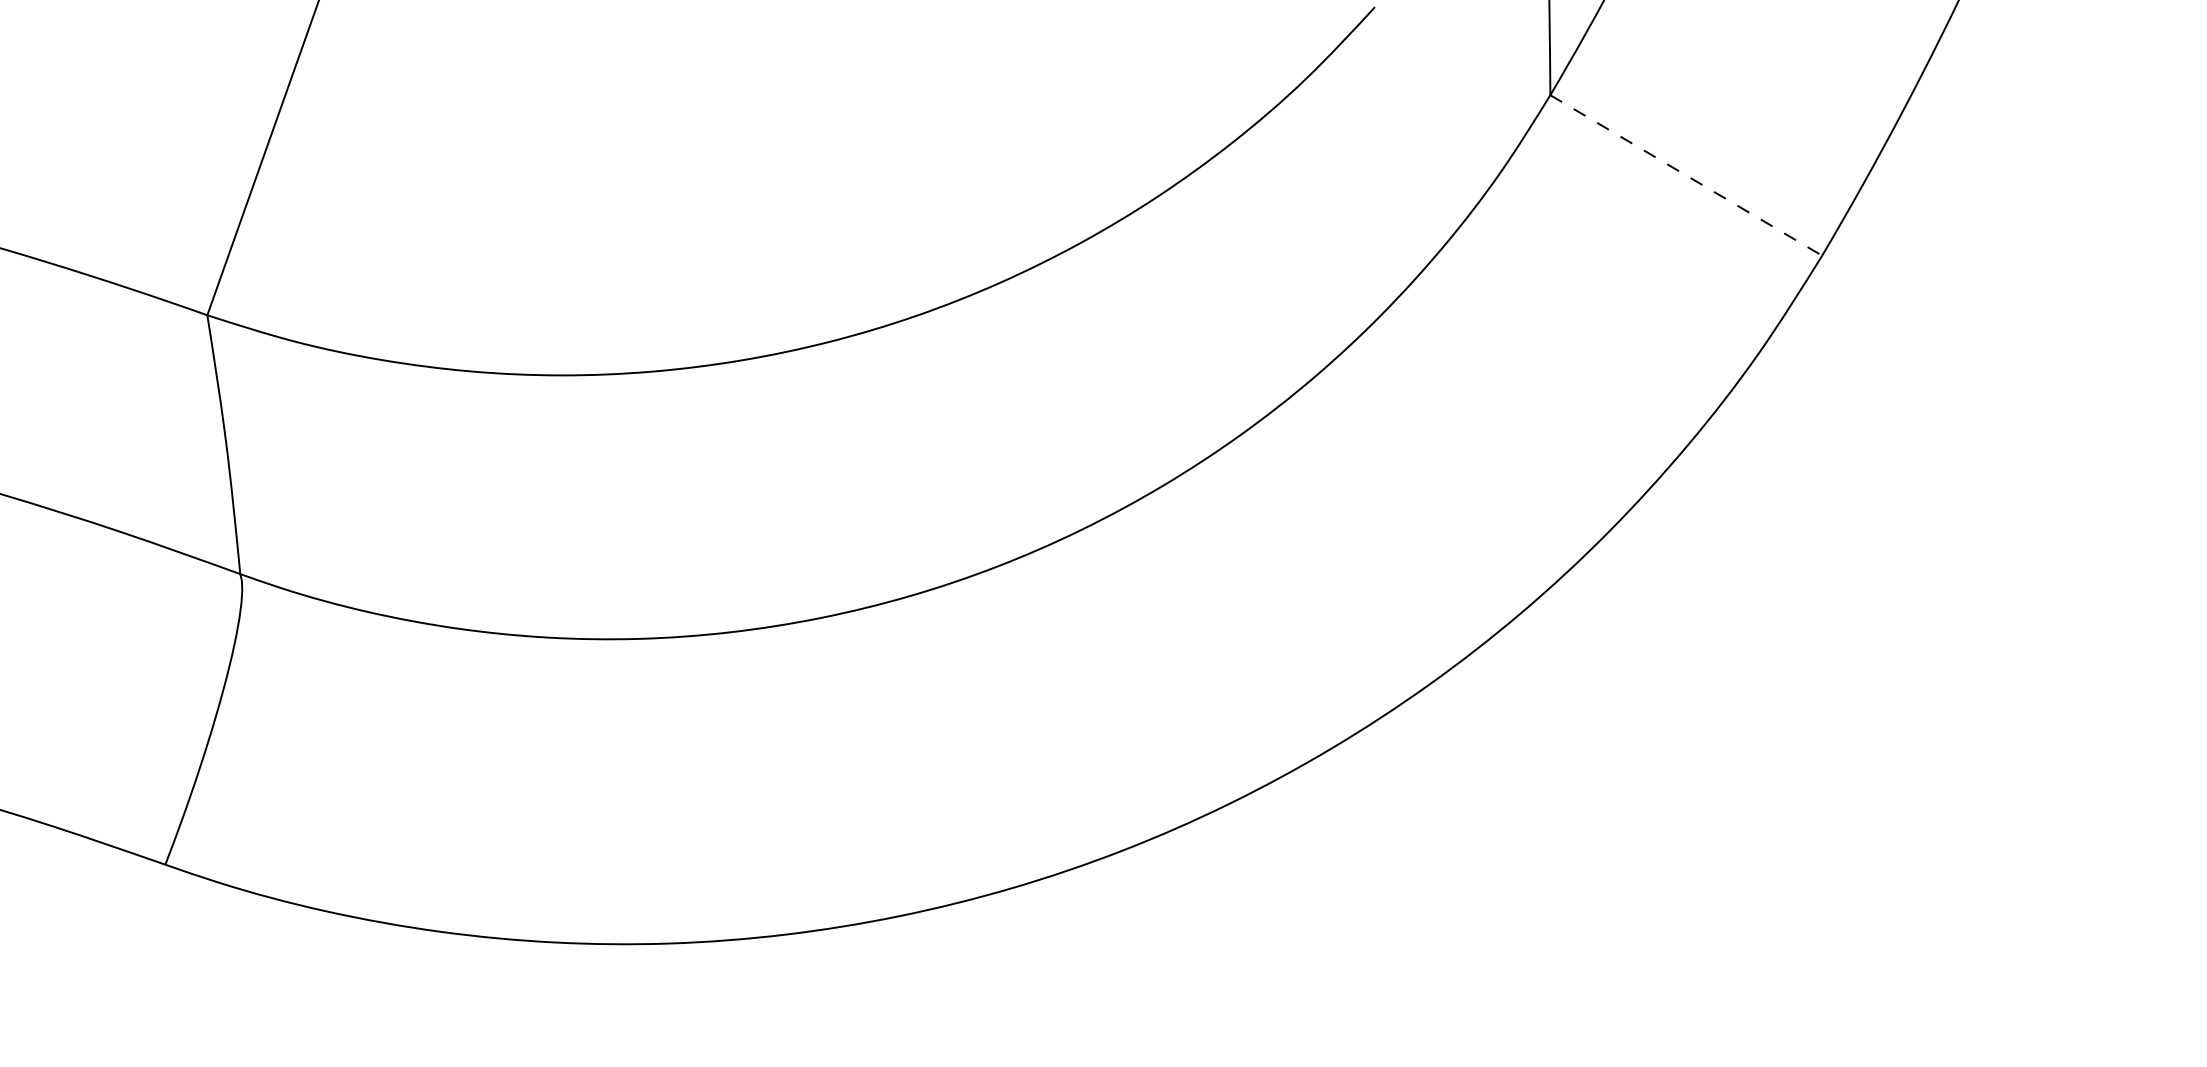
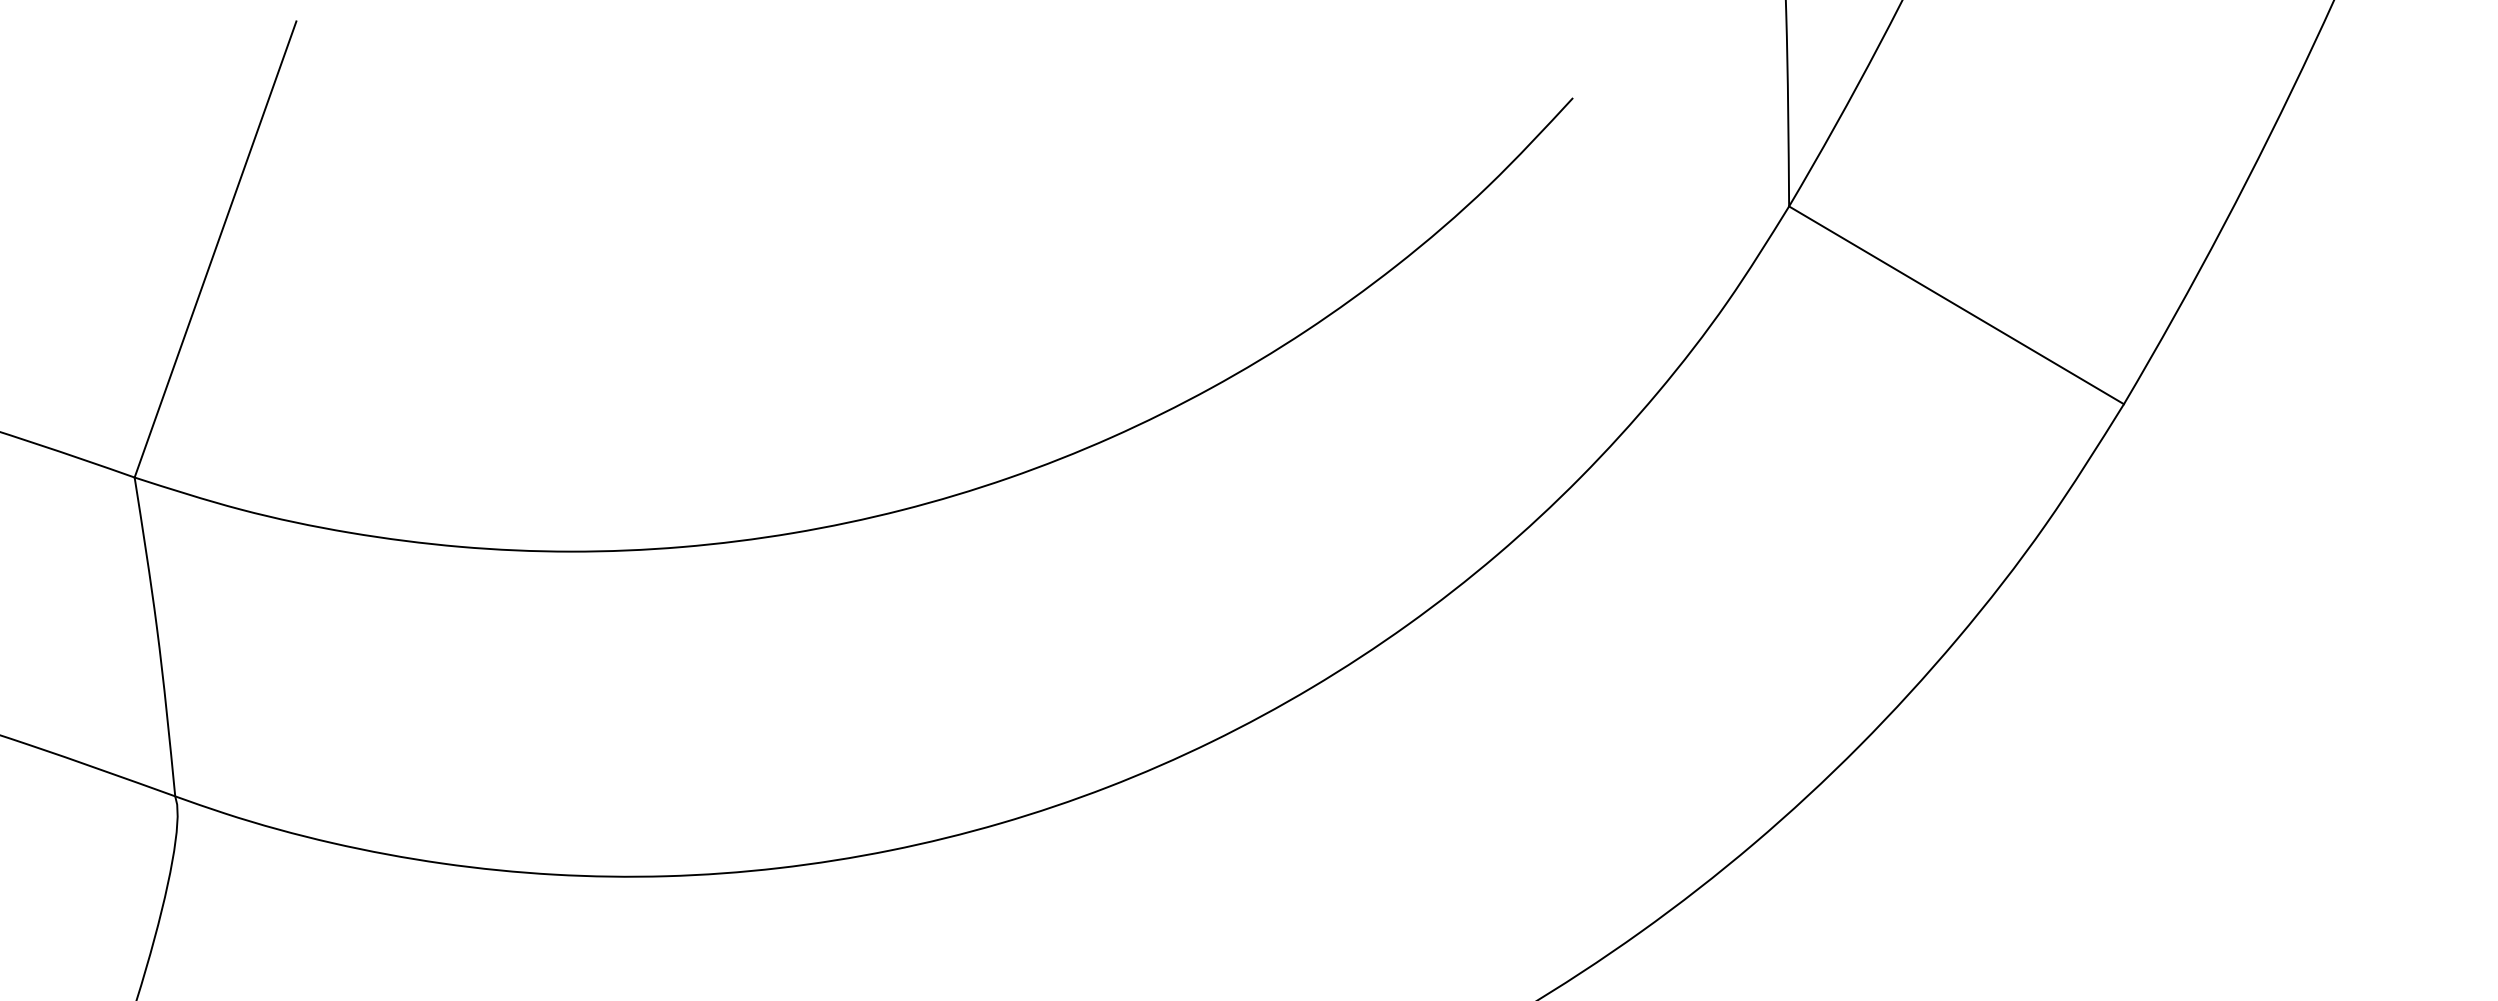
line: (1686, 175) -> (1956, 305), dashed -> solid

